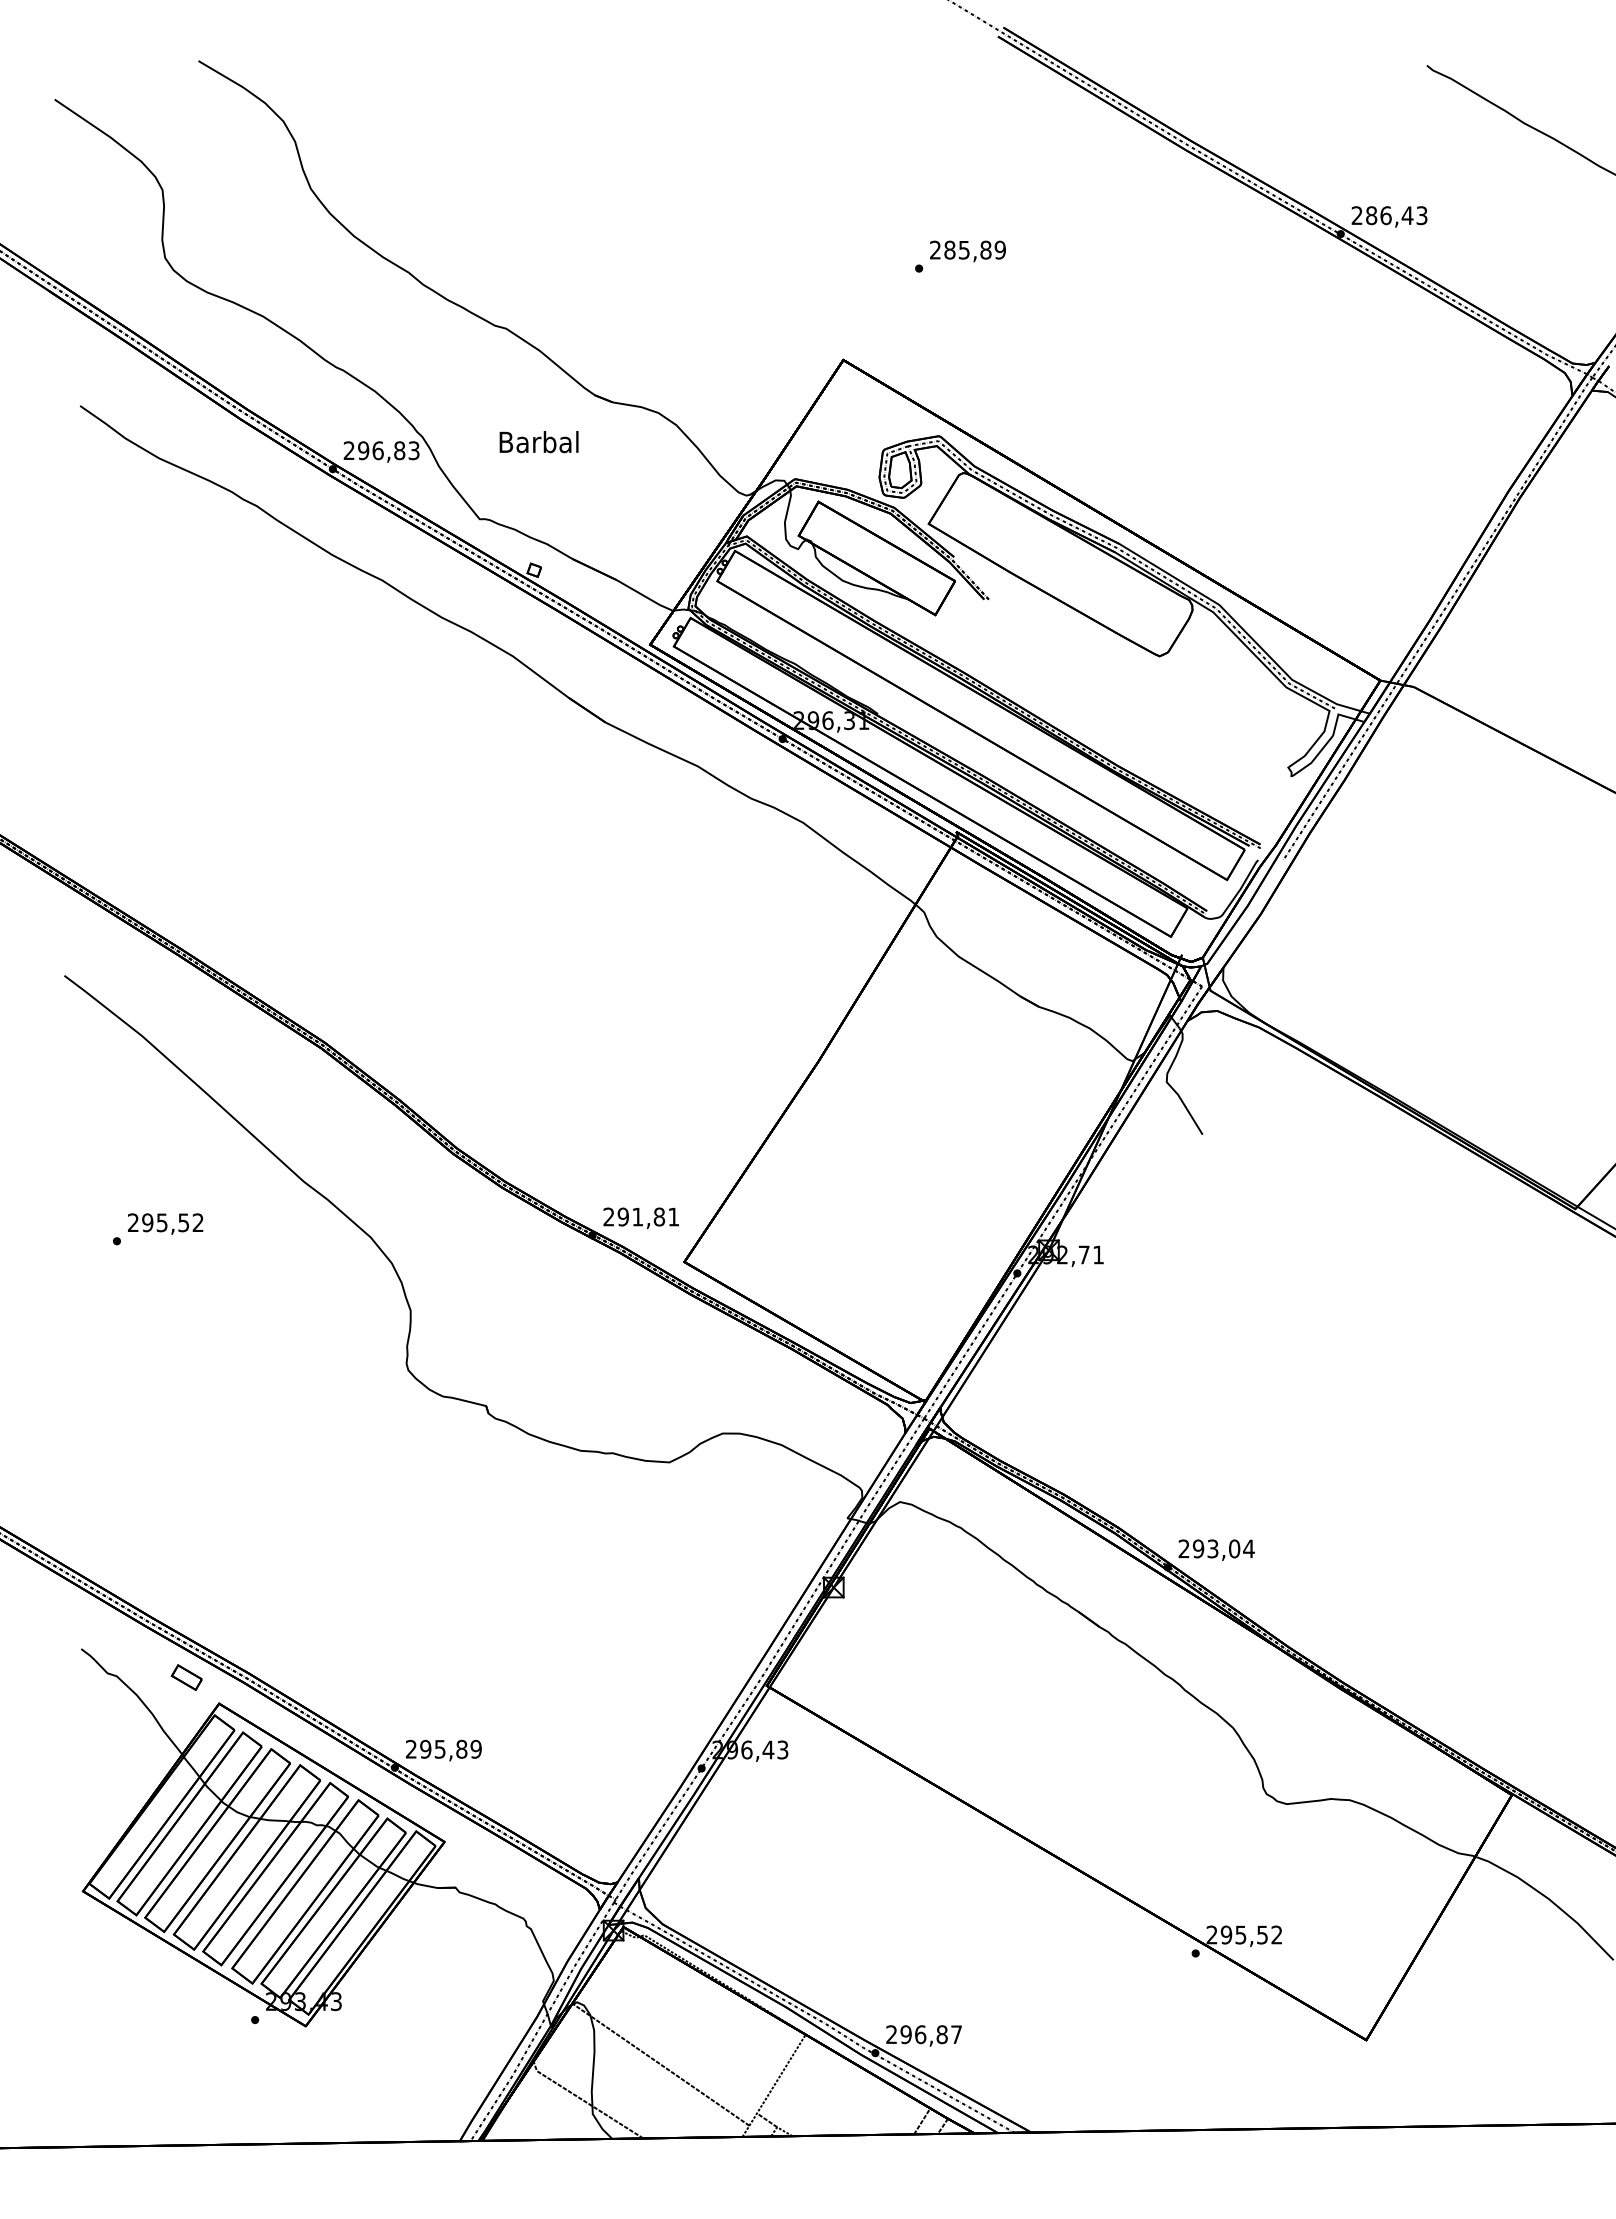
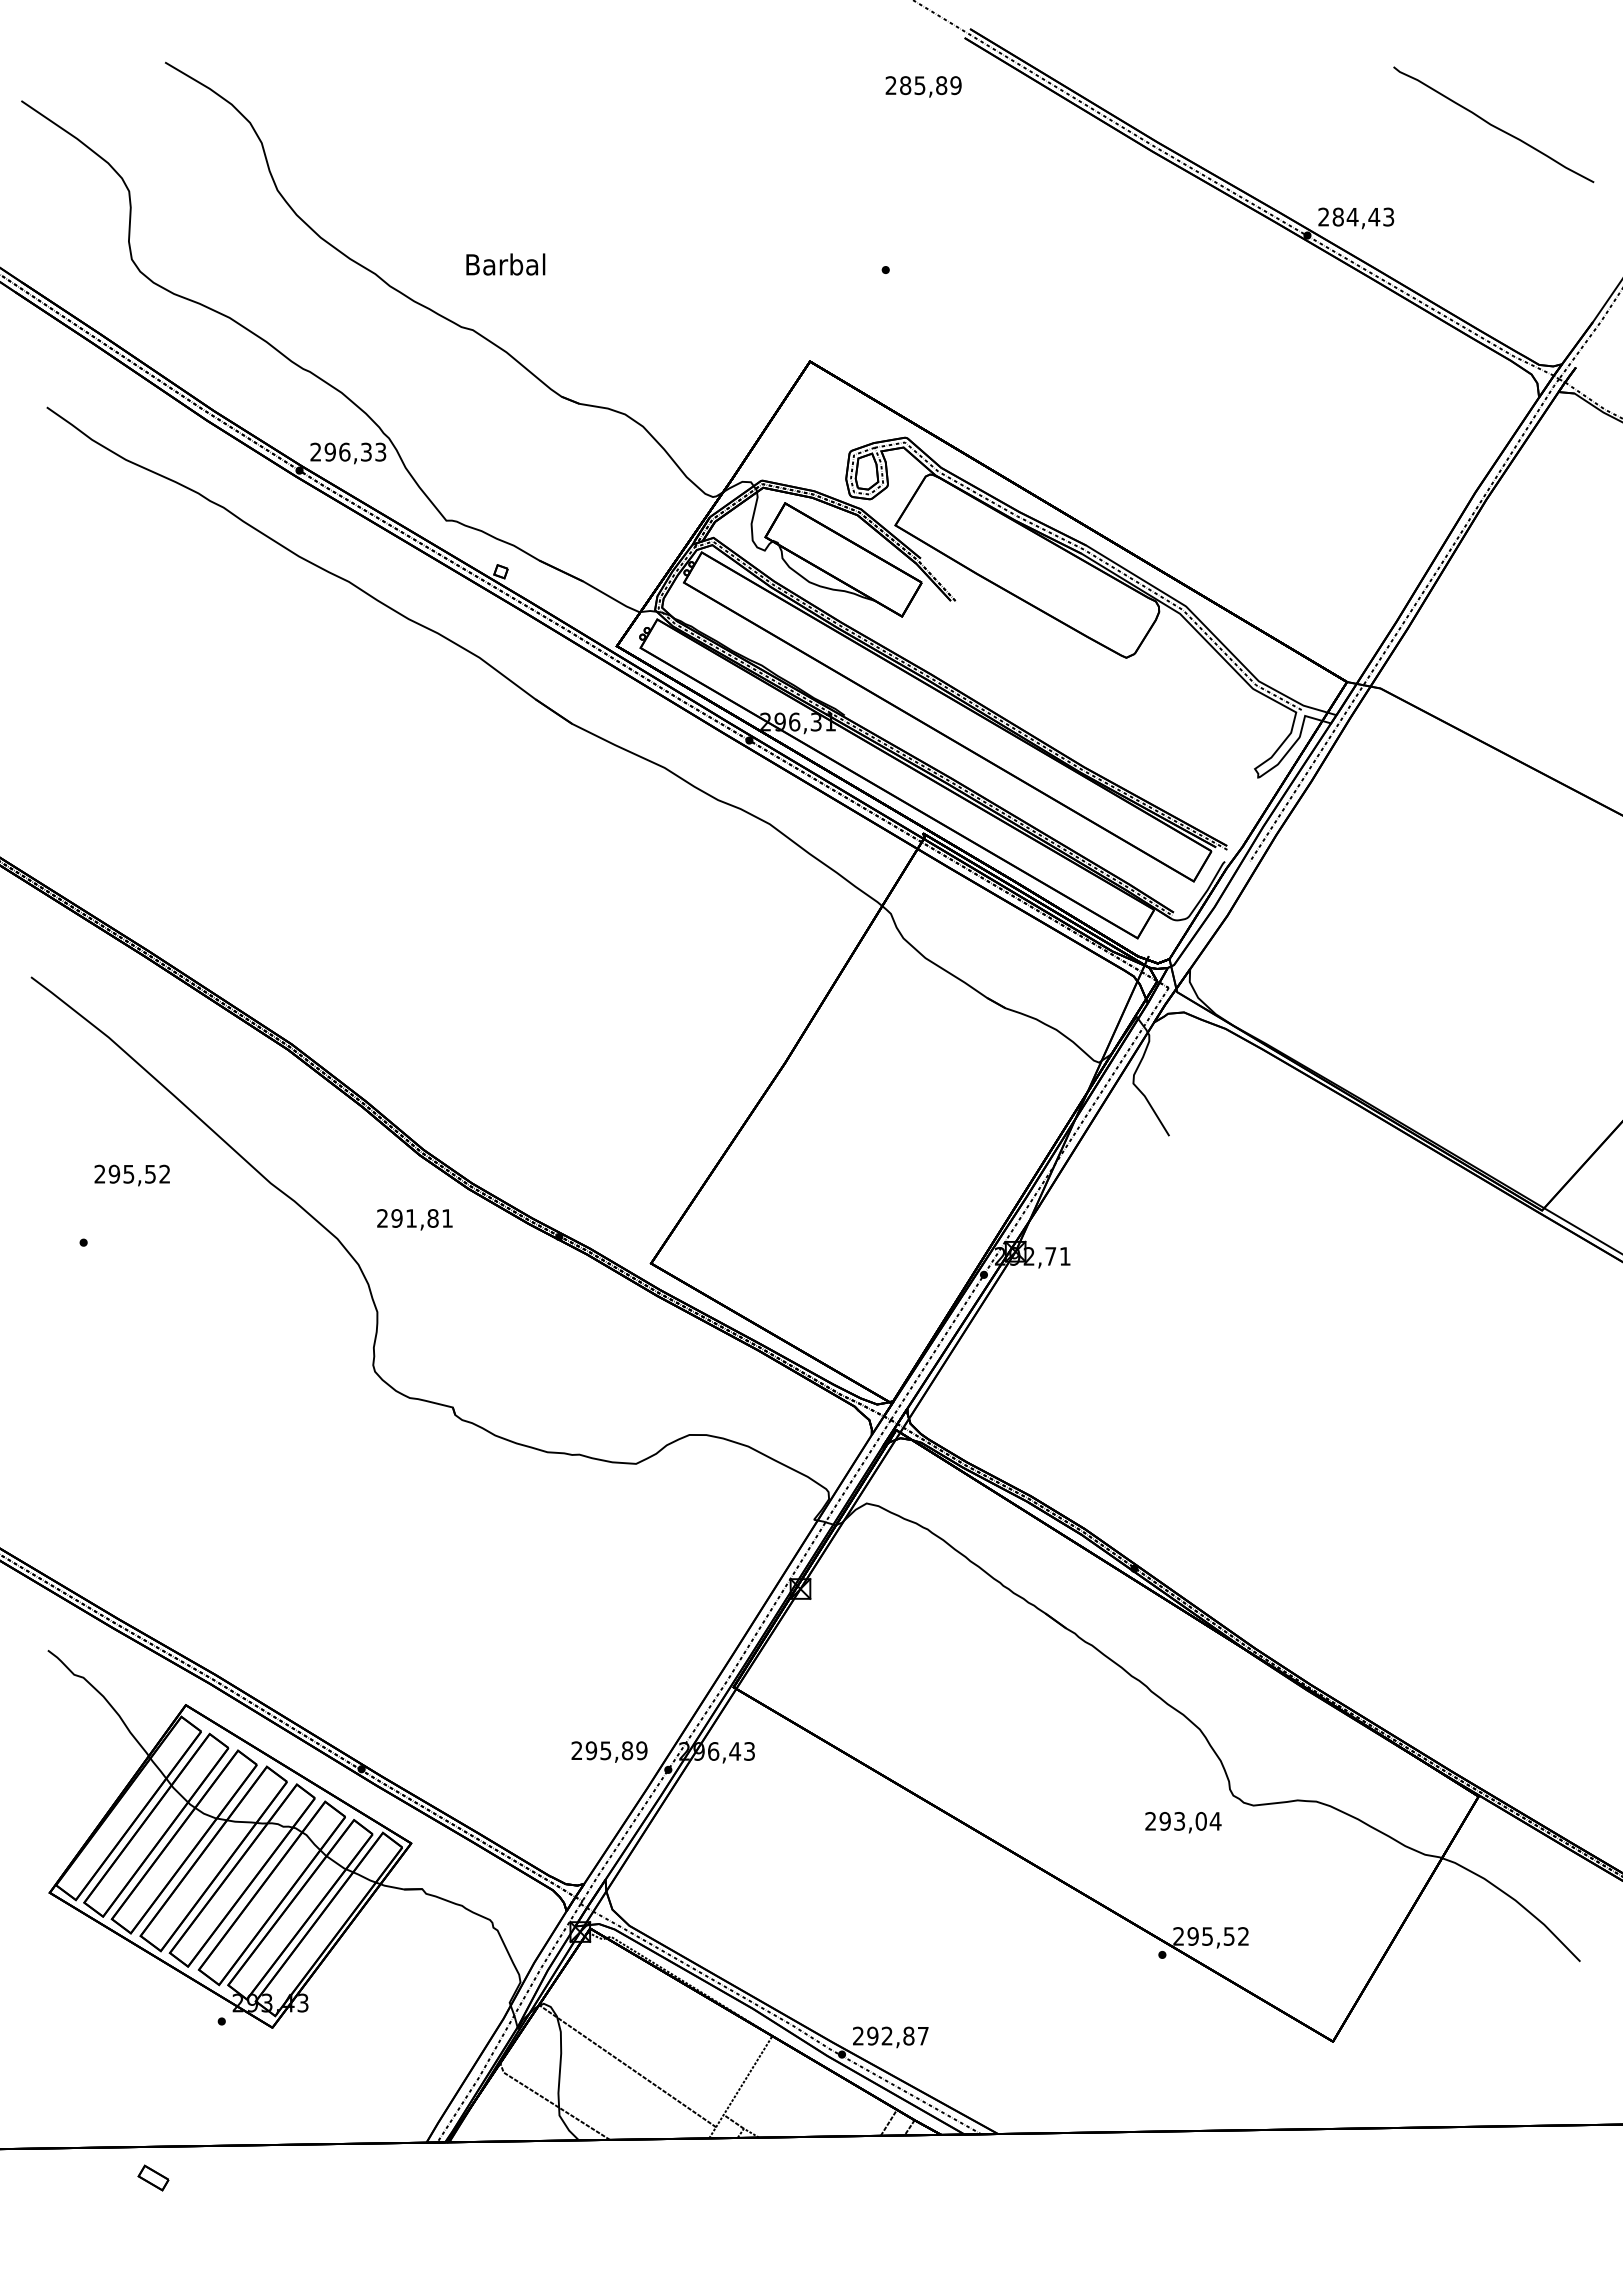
text: (1385, 215) -> (1352, 216), 286,43 -> 284,43
text: (967, 251) -> (923, 86), moved
text: (538, 442) -> (505, 264), moved
text: (398, 450) -> (365, 451), 296,83 -> 296,33
text: (640, 1218) -> (414, 1219), moved
text: (164, 1224) -> (131, 1175), moved
text: (1216, 1550) -> (1183, 1822), moved
part: (186, 1677) -> (153, 2177), moved
text: (443, 1750) -> (609, 1751), moved
text: (920, 2034) -> (887, 2035), 296,87 -> 292,87

